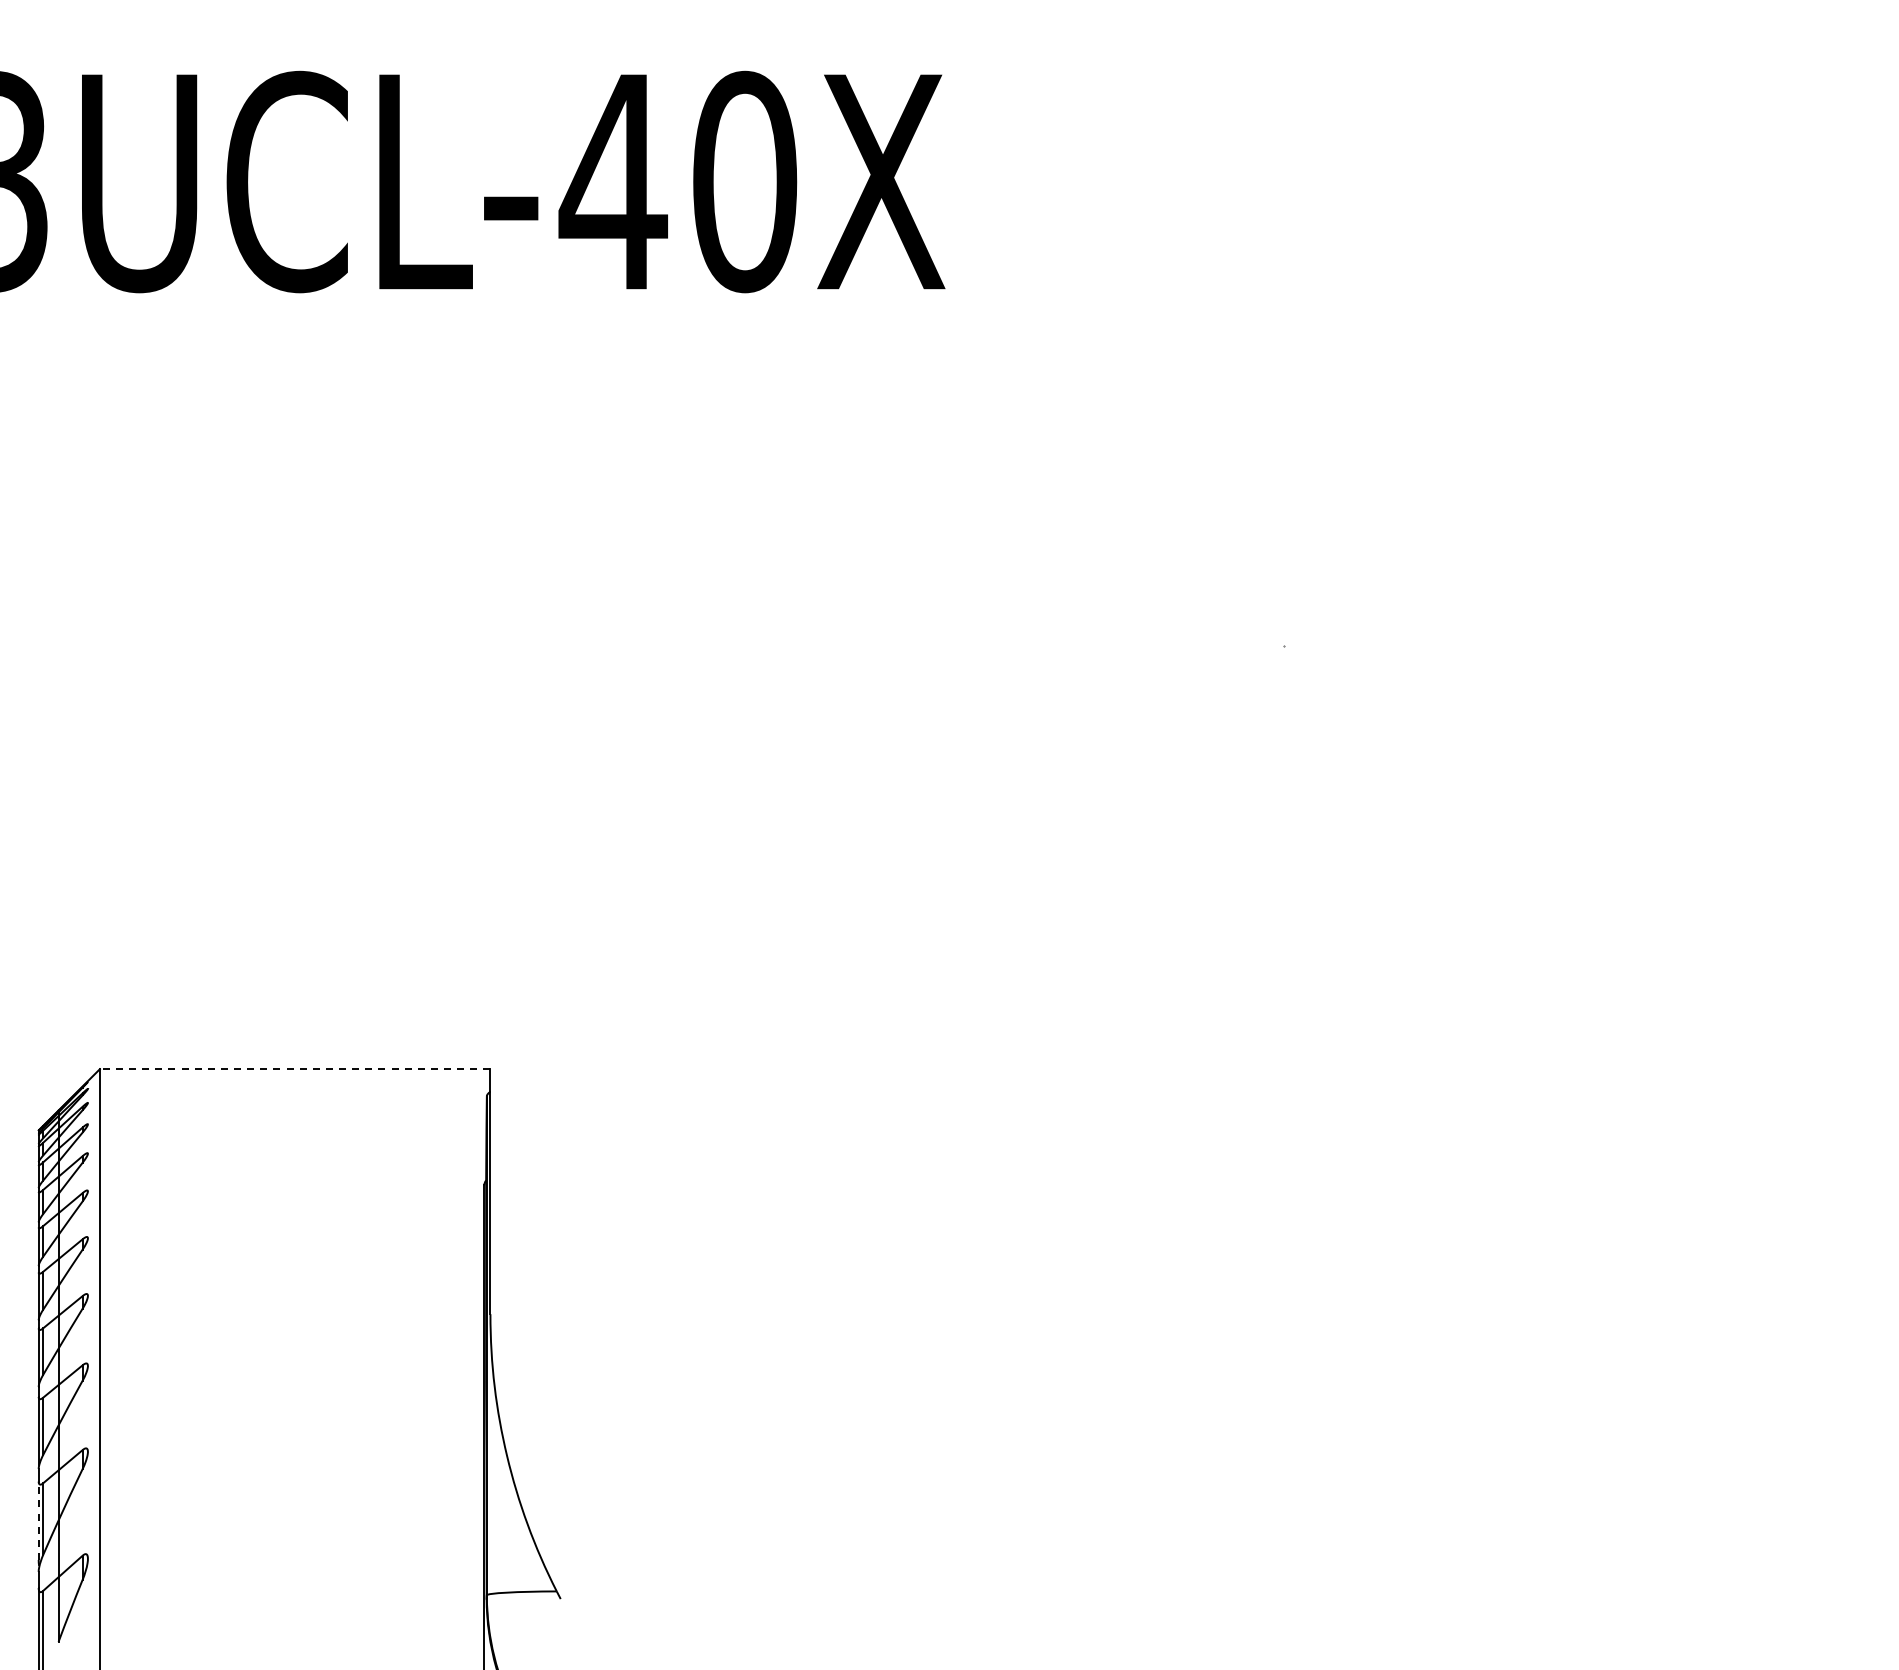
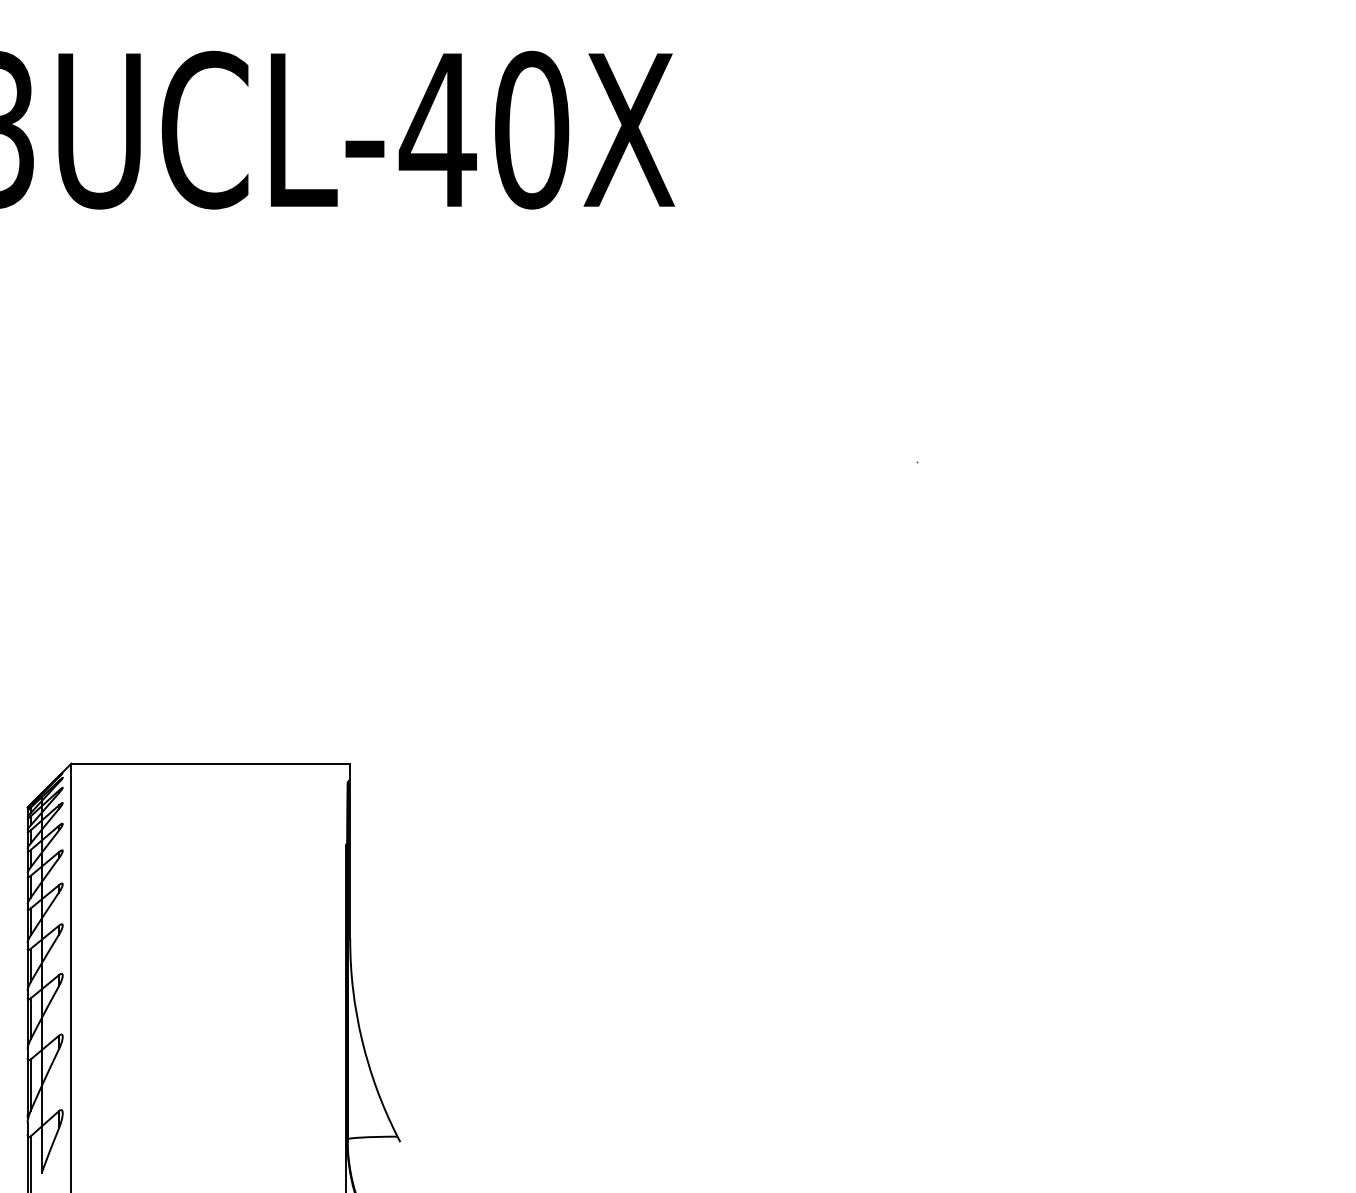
line: (294, 1069) -> (210, 763), dashed -> solid
line: (38, 1520) -> (27, 1086), dashed -> solid

